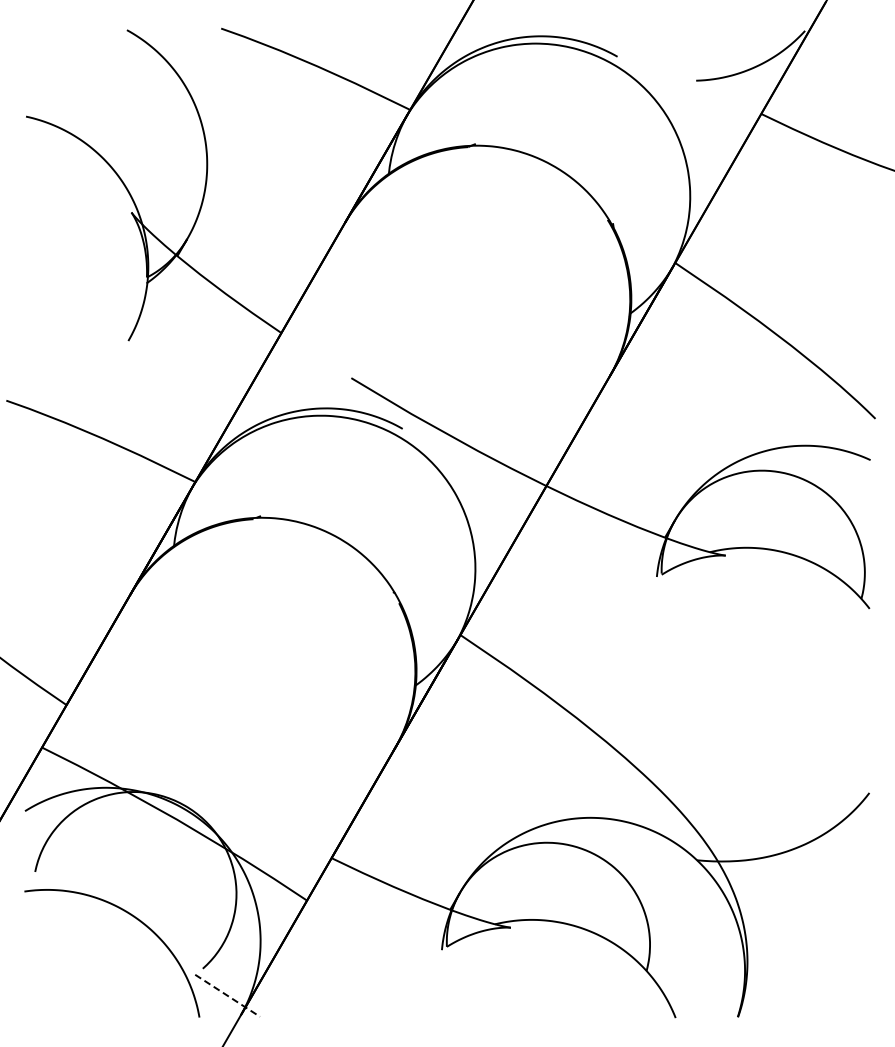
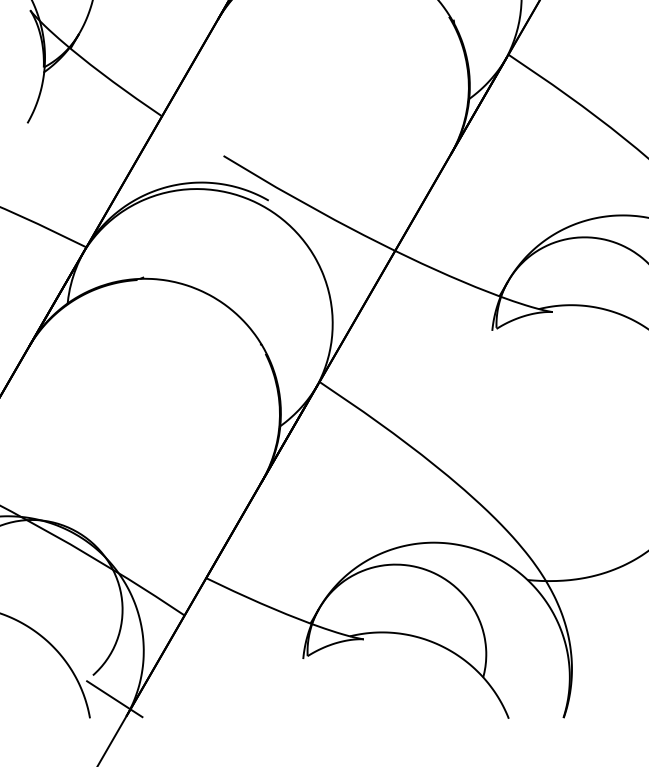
line: (227, 995) -> (114, 698), dashed -> solid

